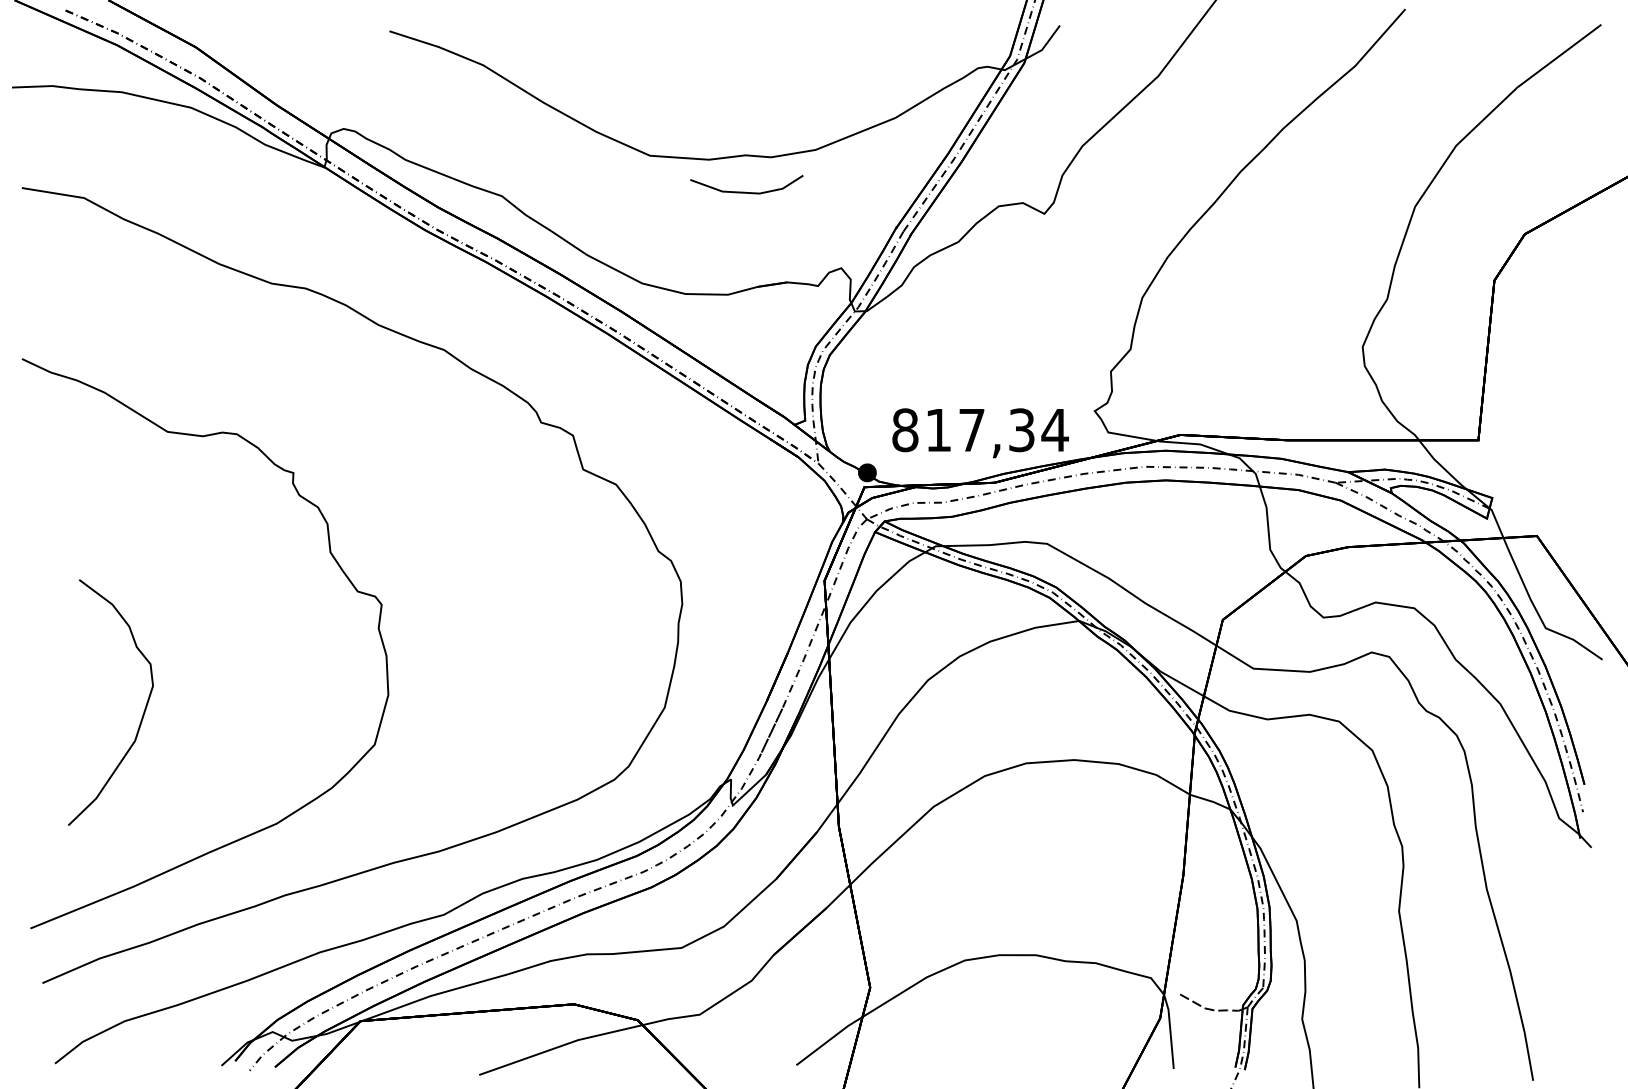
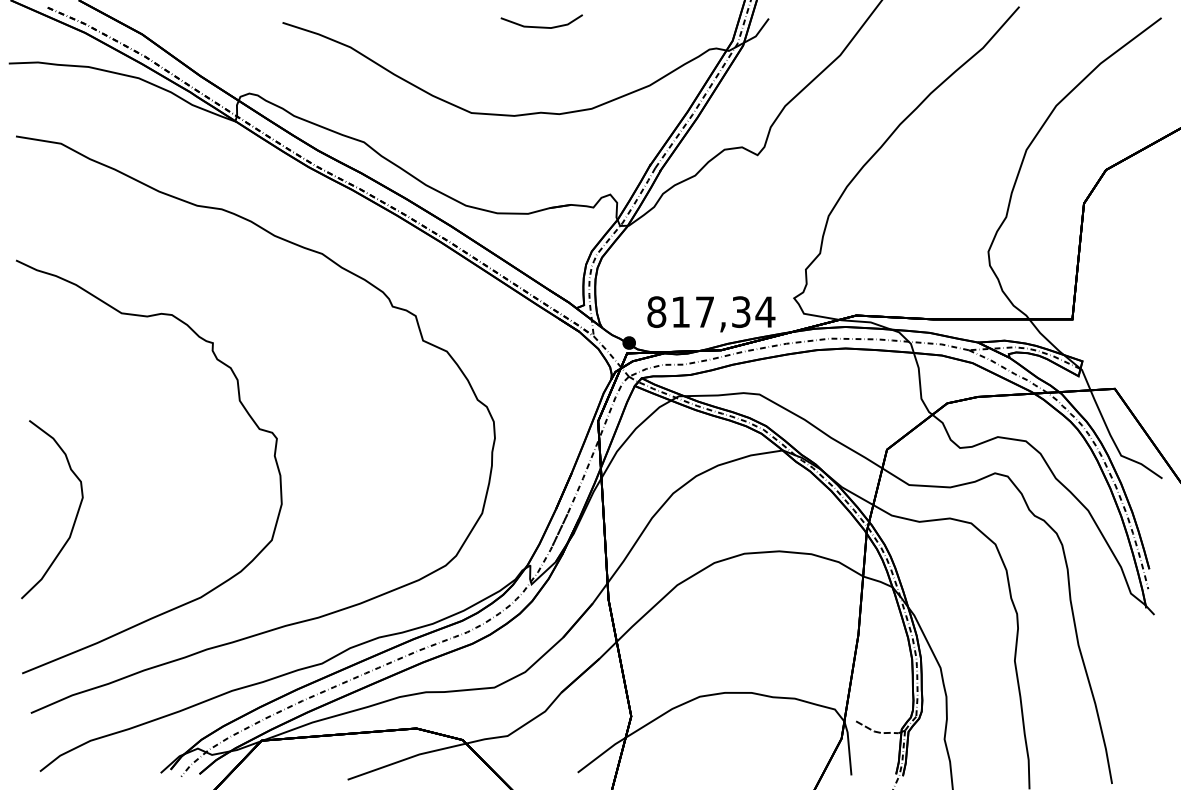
line: (745, 191) -> (540, 26), moved
curve: (142, 714) -> (75, 518), moved

